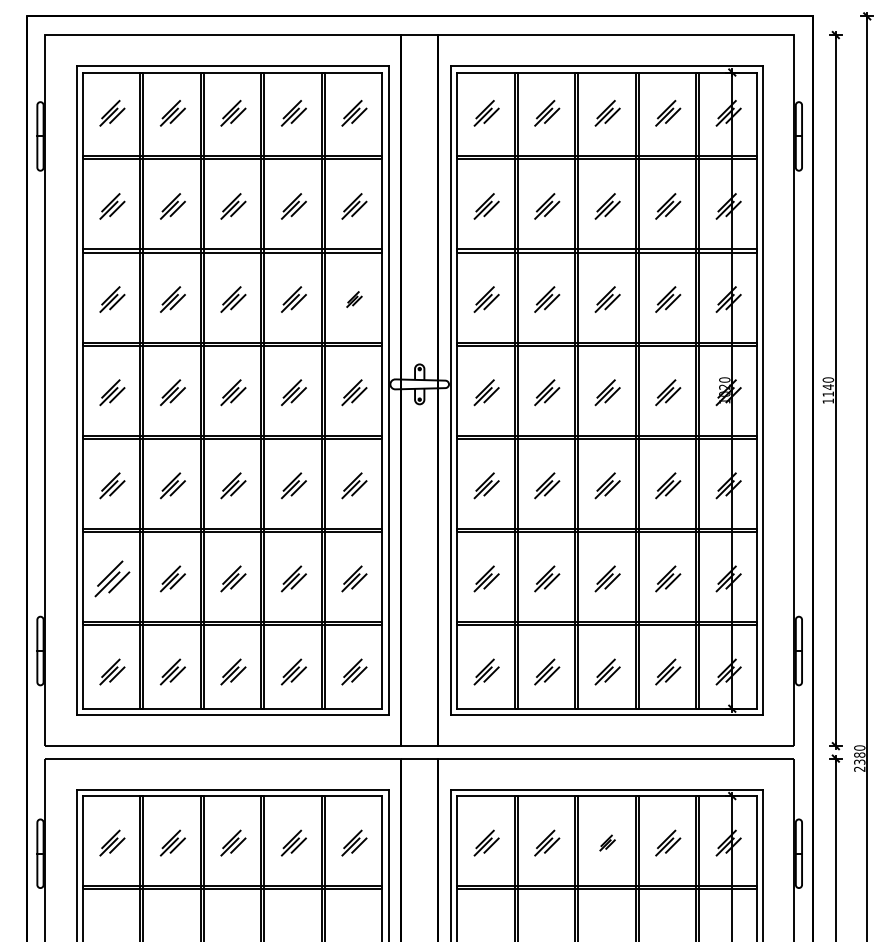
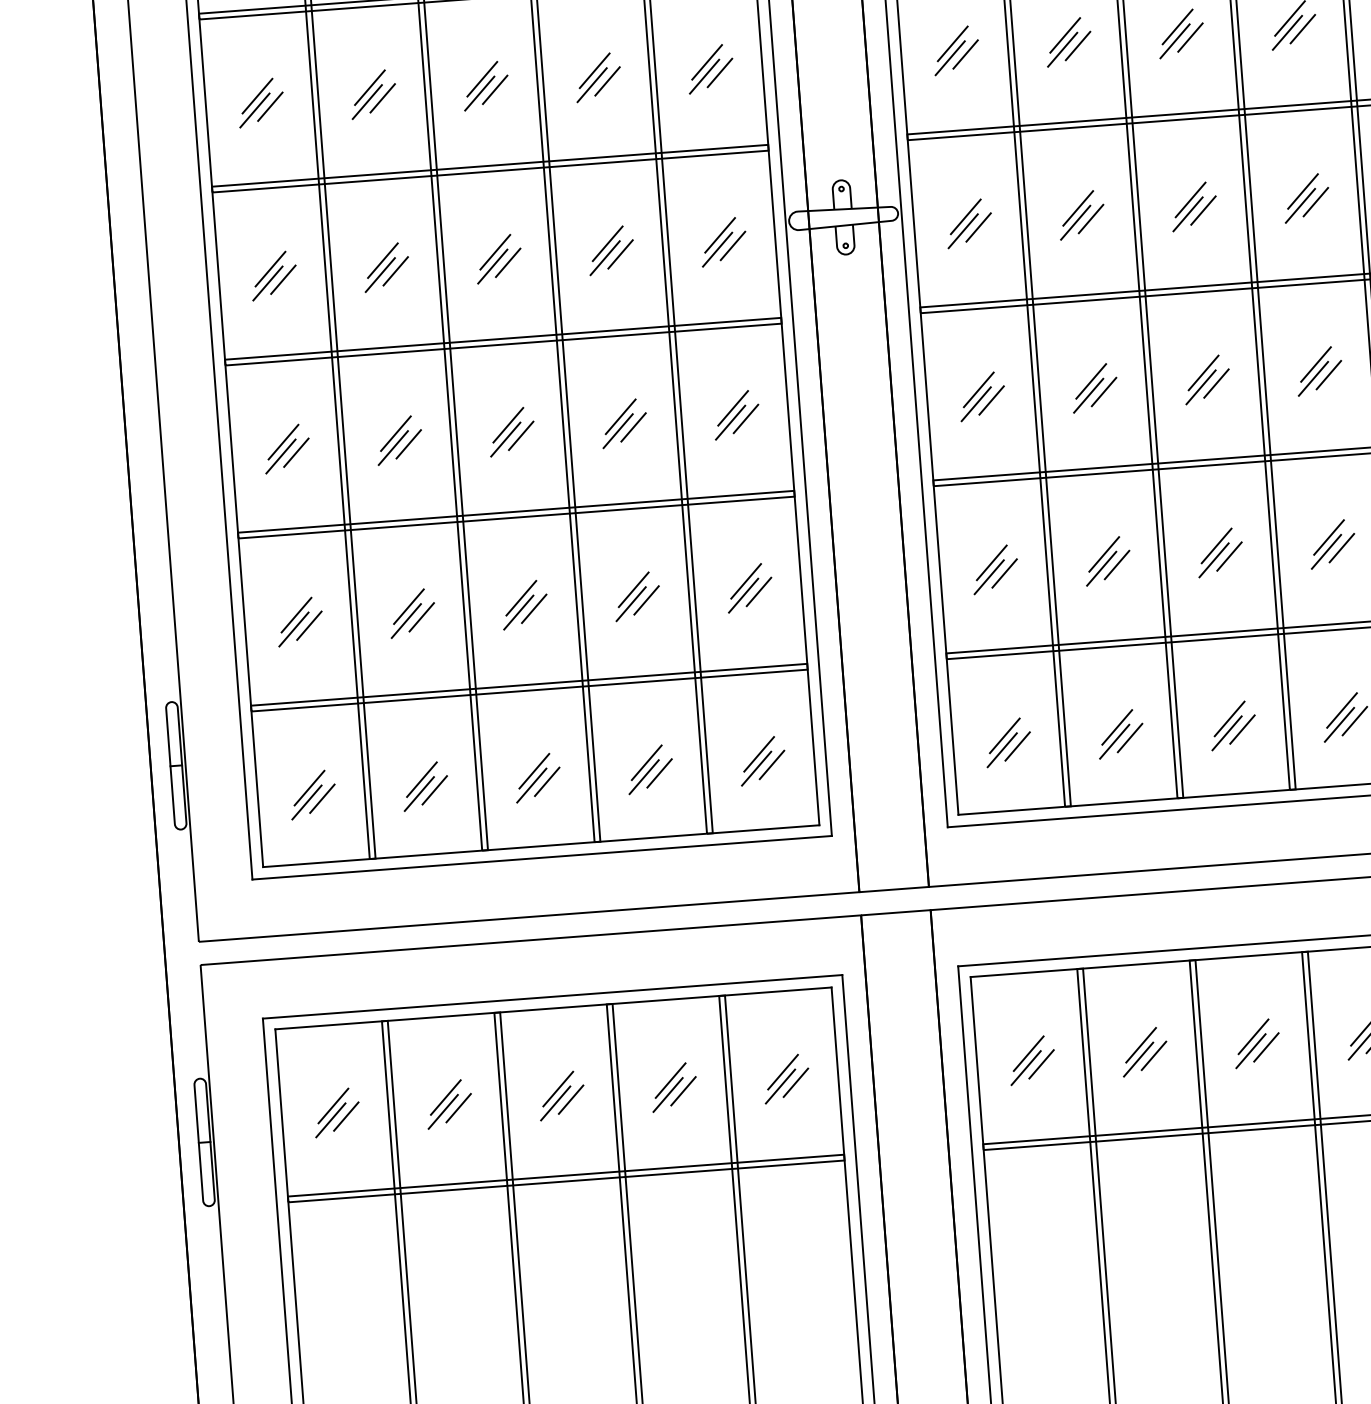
part: (354, 299) -> (710, 68), size x1.67
part: (112, 578) -> (299, 620), size x0.71
part: (607, 842) -> (1256, 1042), size x1.67

